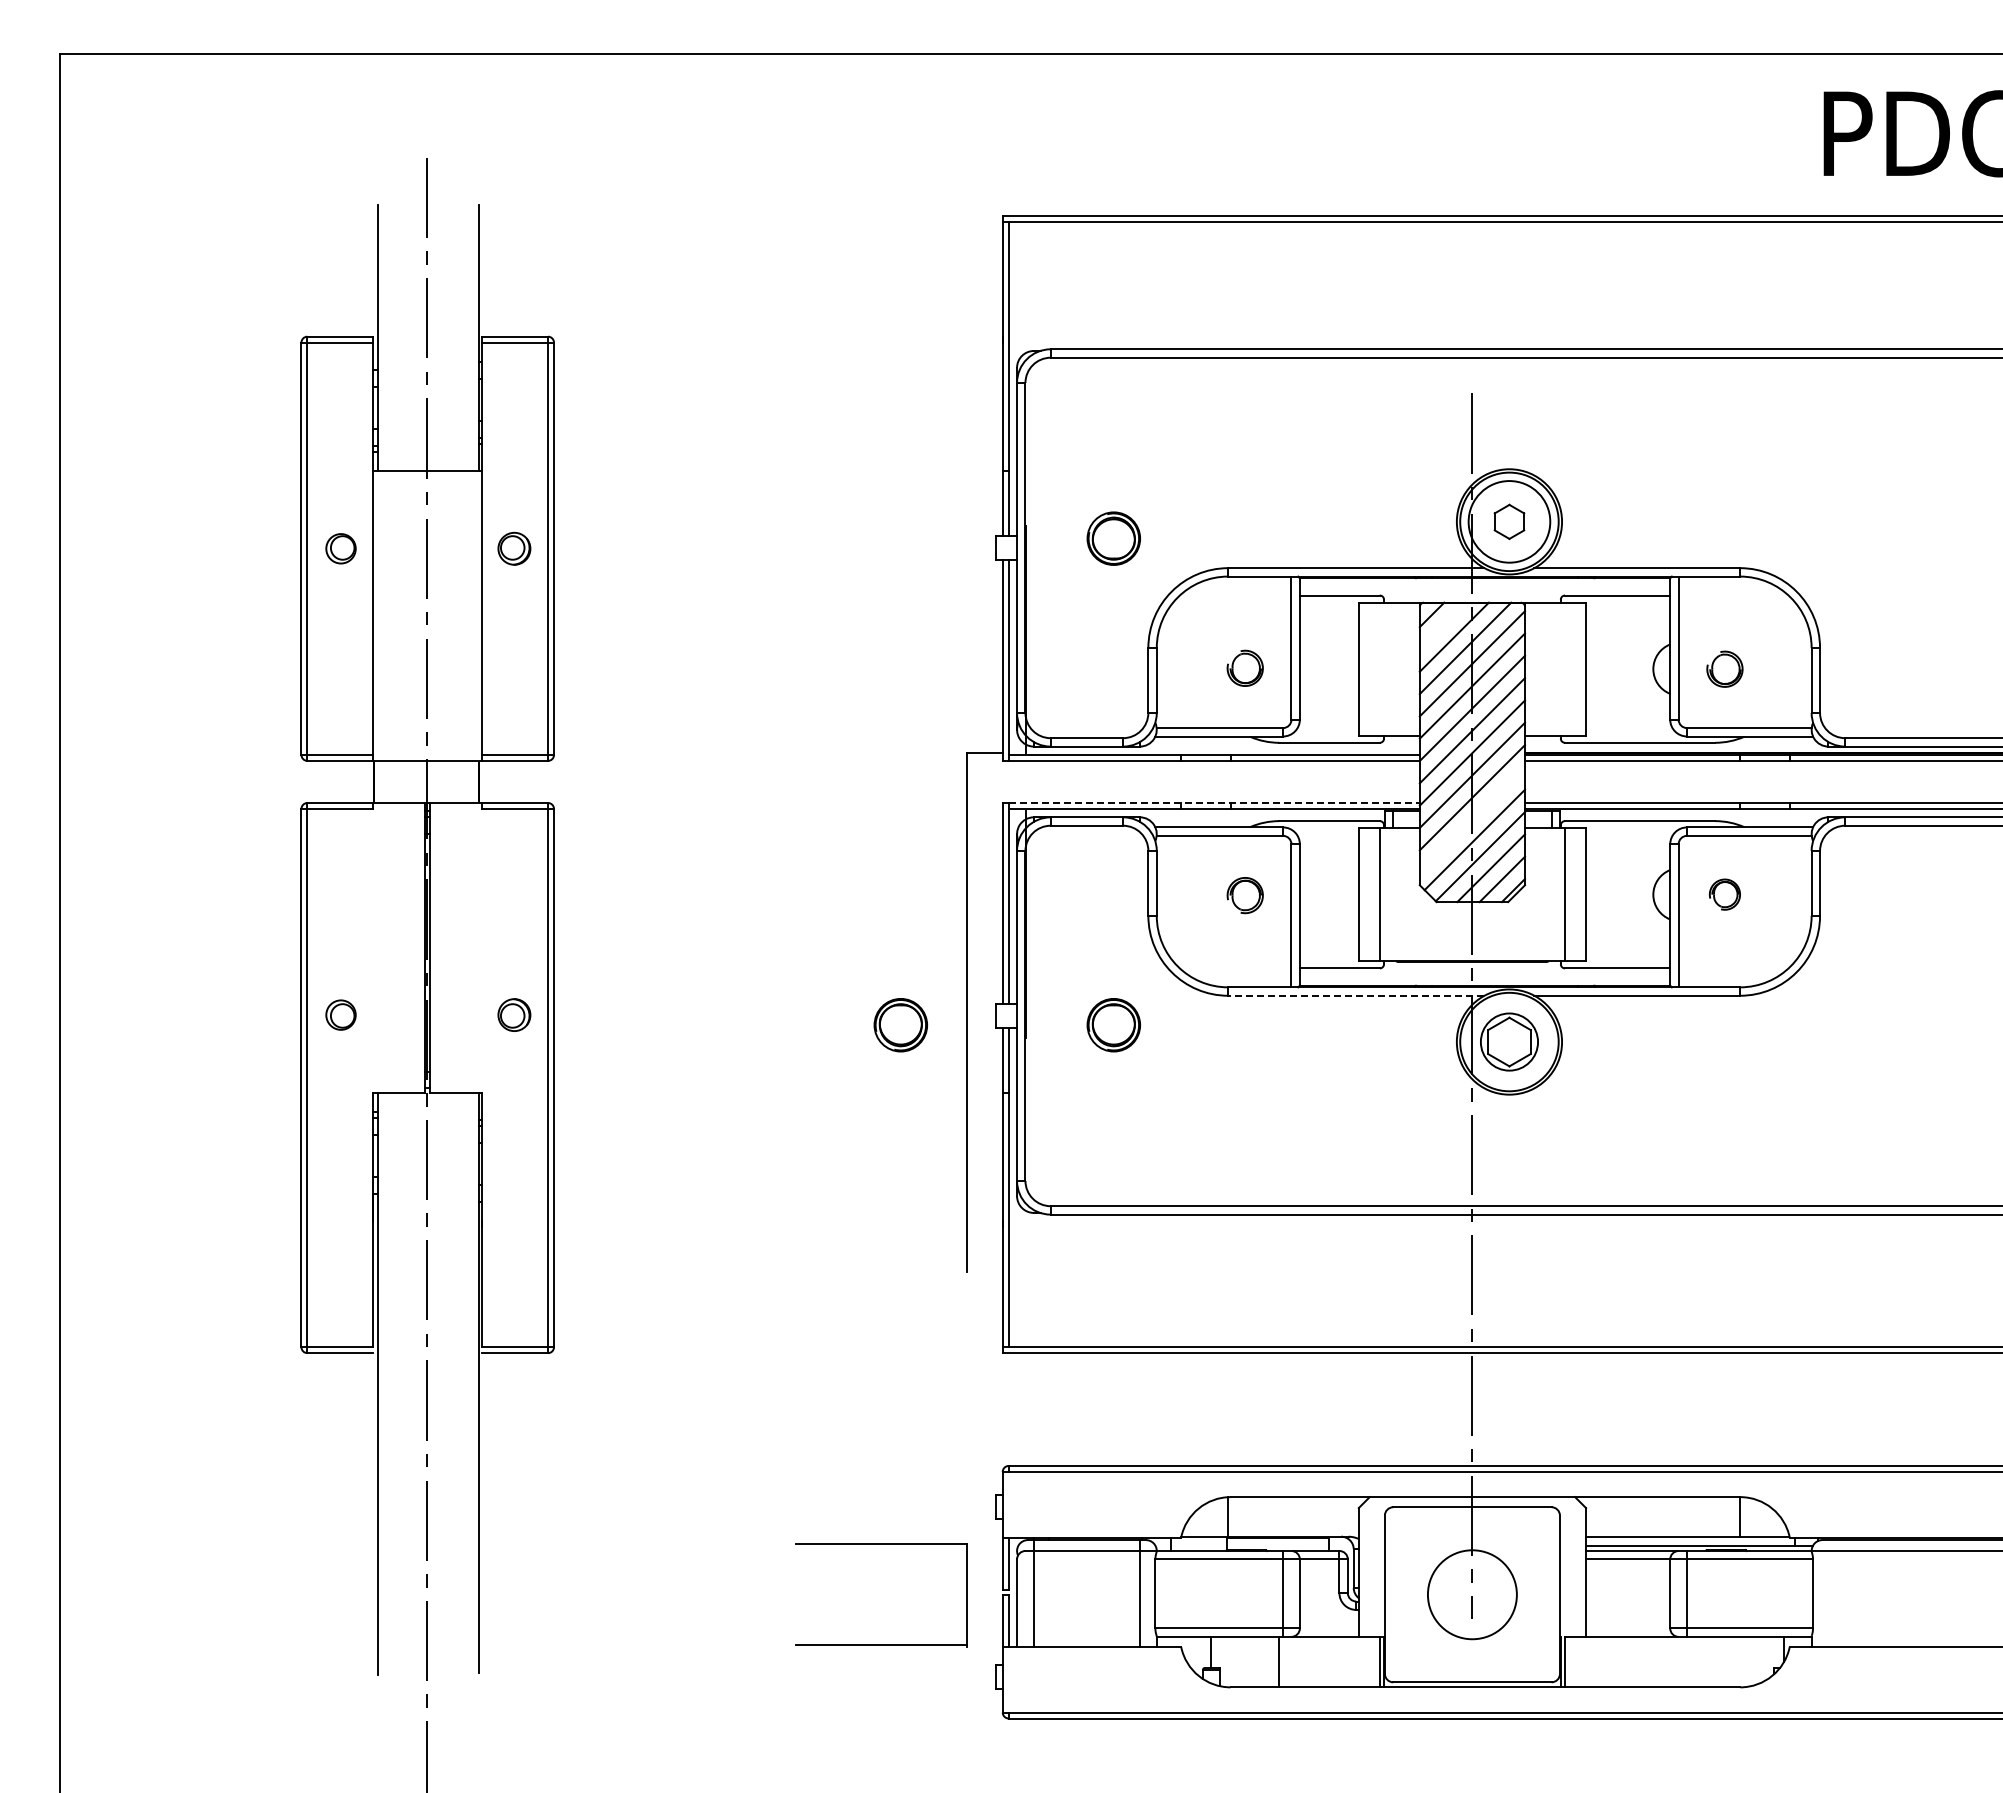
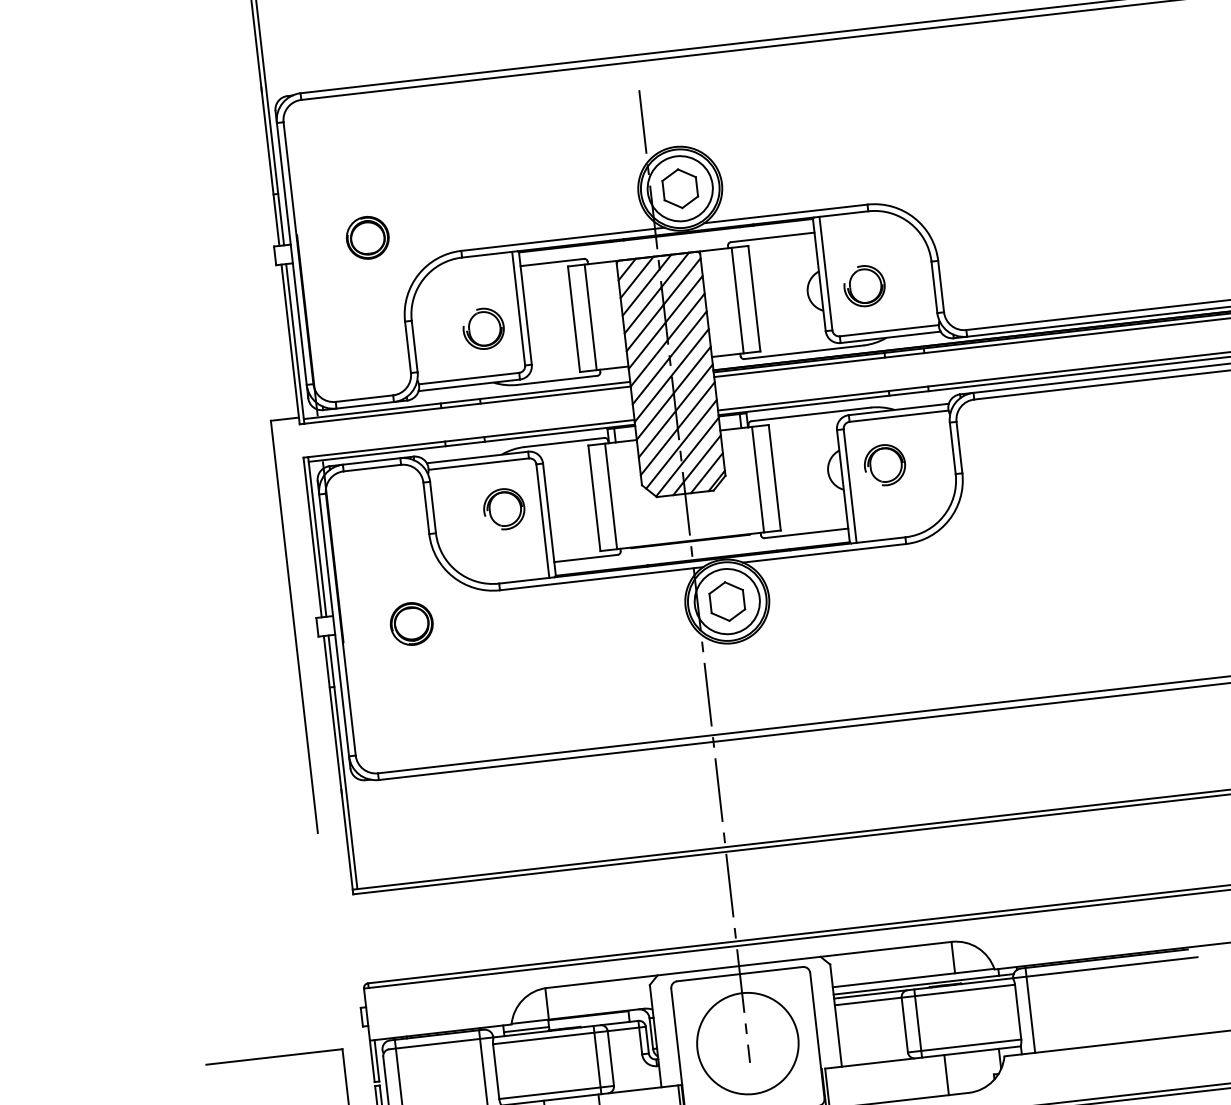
part: (1509, 521) -> (680, 188), size x1.43
line: (1442, 625) -> (636, 277), added
part: (1245, 668) -> (484, 328), size x1.43
line: (1379, 668) -> (590, 316), added
line: (1565, 668) -> (738, 300), added
part: (1724, 669) -> (864, 286), size x1.43
line: (1214, 803) -> (471, 438), dashed -> solid
line: (1472, 819) -> (677, 428), added
part: (1724, 894) -> (884, 465), size x1.67
part: (1245, 895) -> (504, 509), size x1.43
line: (1355, 995) -> (600, 578), dashed -> solid
part: (900, 1025) -> (242, 643), removed
circle: (1509, 1041) -> (727, 601), size x1.43
line: (1198, 1545) -> (526, 1029), added
line: (1828, 1593) -> (1030, 1010), added
circle: (1471, 1594) -> (747, 1043), size x1.43
line: (1715, 1661) -> (946, 1074), added

